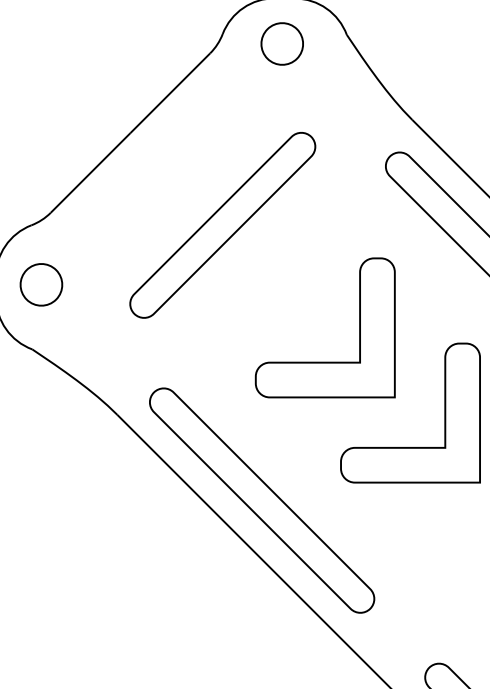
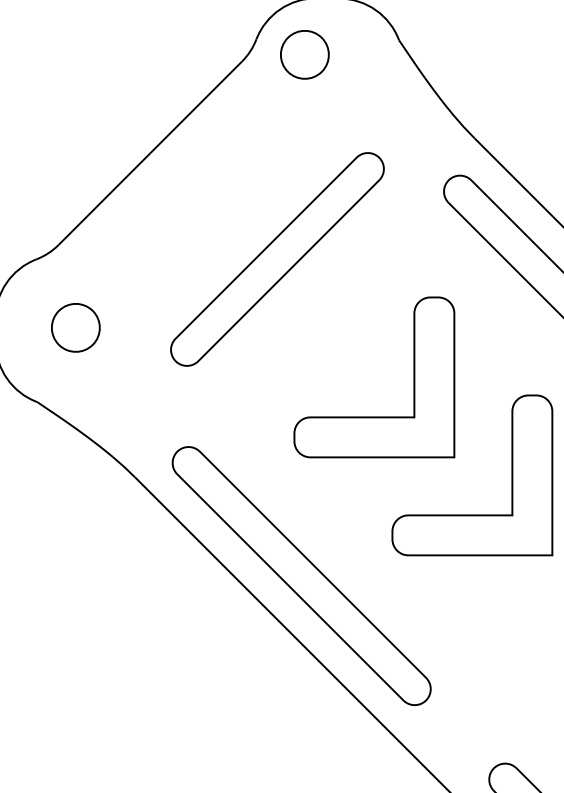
part: (281, 43) -> (304, 54), moved
part: (222, 225) -> (277, 259), moved
part: (41, 284) -> (75, 327), moved

